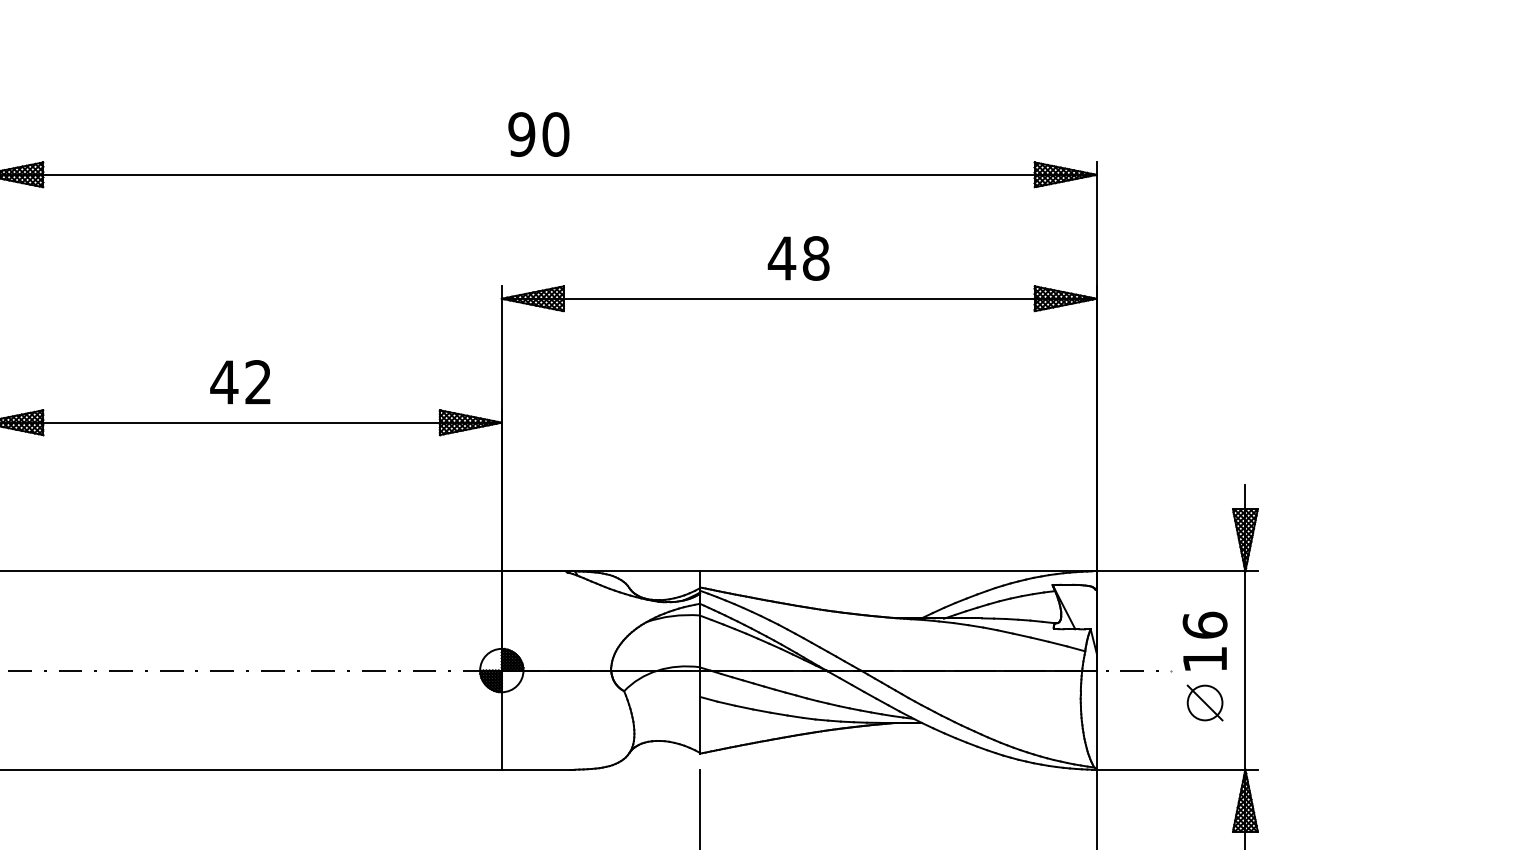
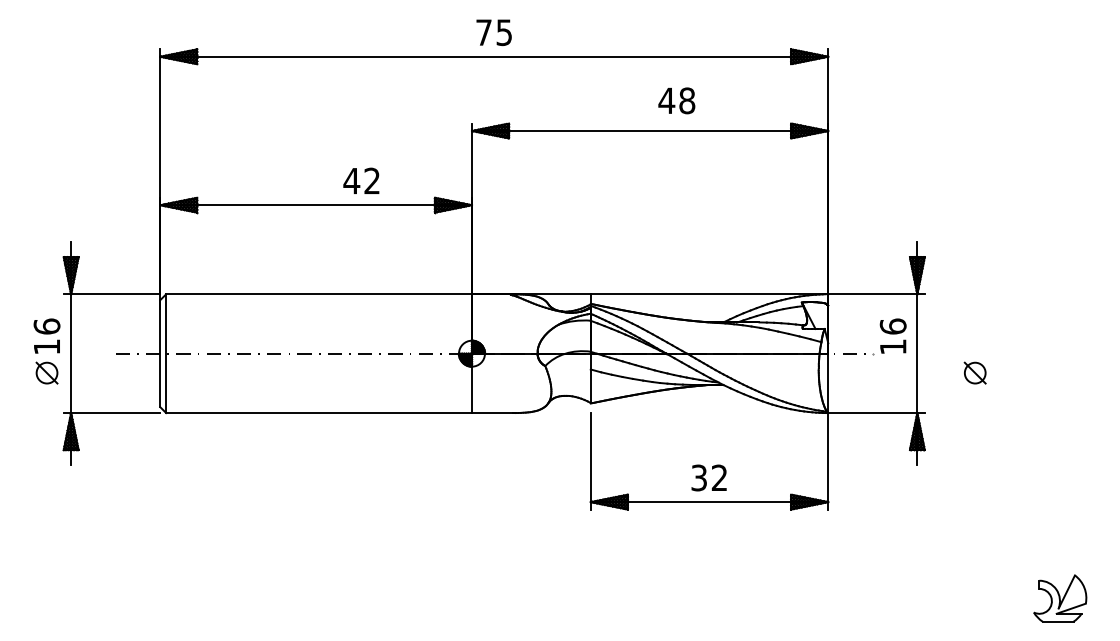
text: (539, 134) -> (494, 32), 90 -> 75
text: (798, 257) -> (676, 100), moved
text: (240, 381) -> (361, 180), moved
part: (1203, 701) -> (974, 372), moved

